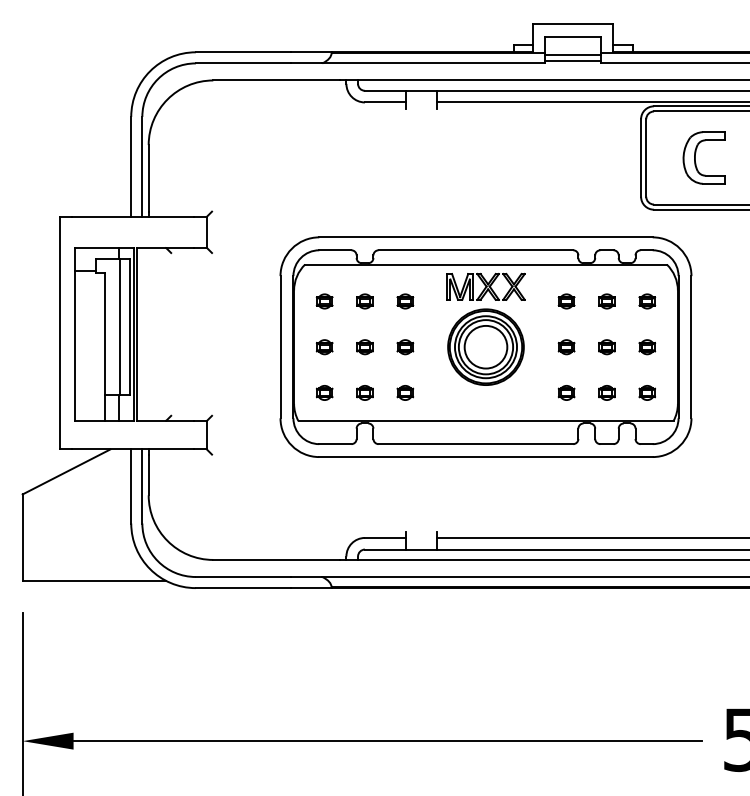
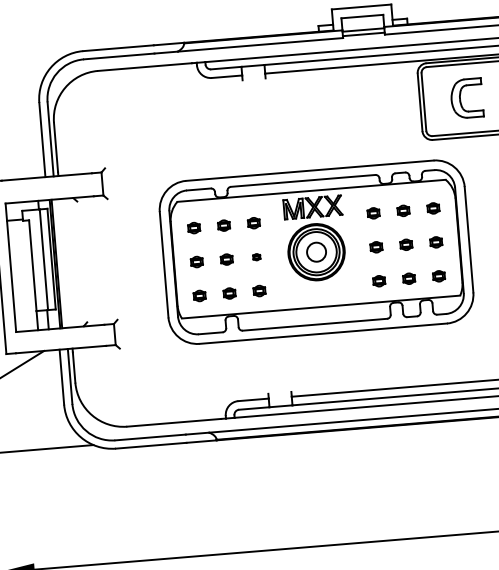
circle: (485, 346) -> (316, 251), size x0.6
part: (405, 347) -> (256, 257), size x0.6

